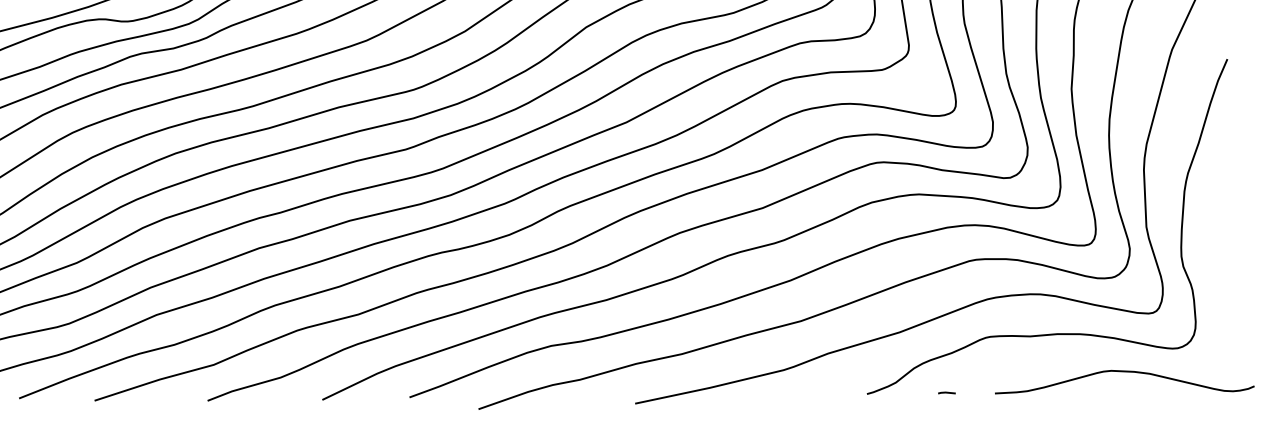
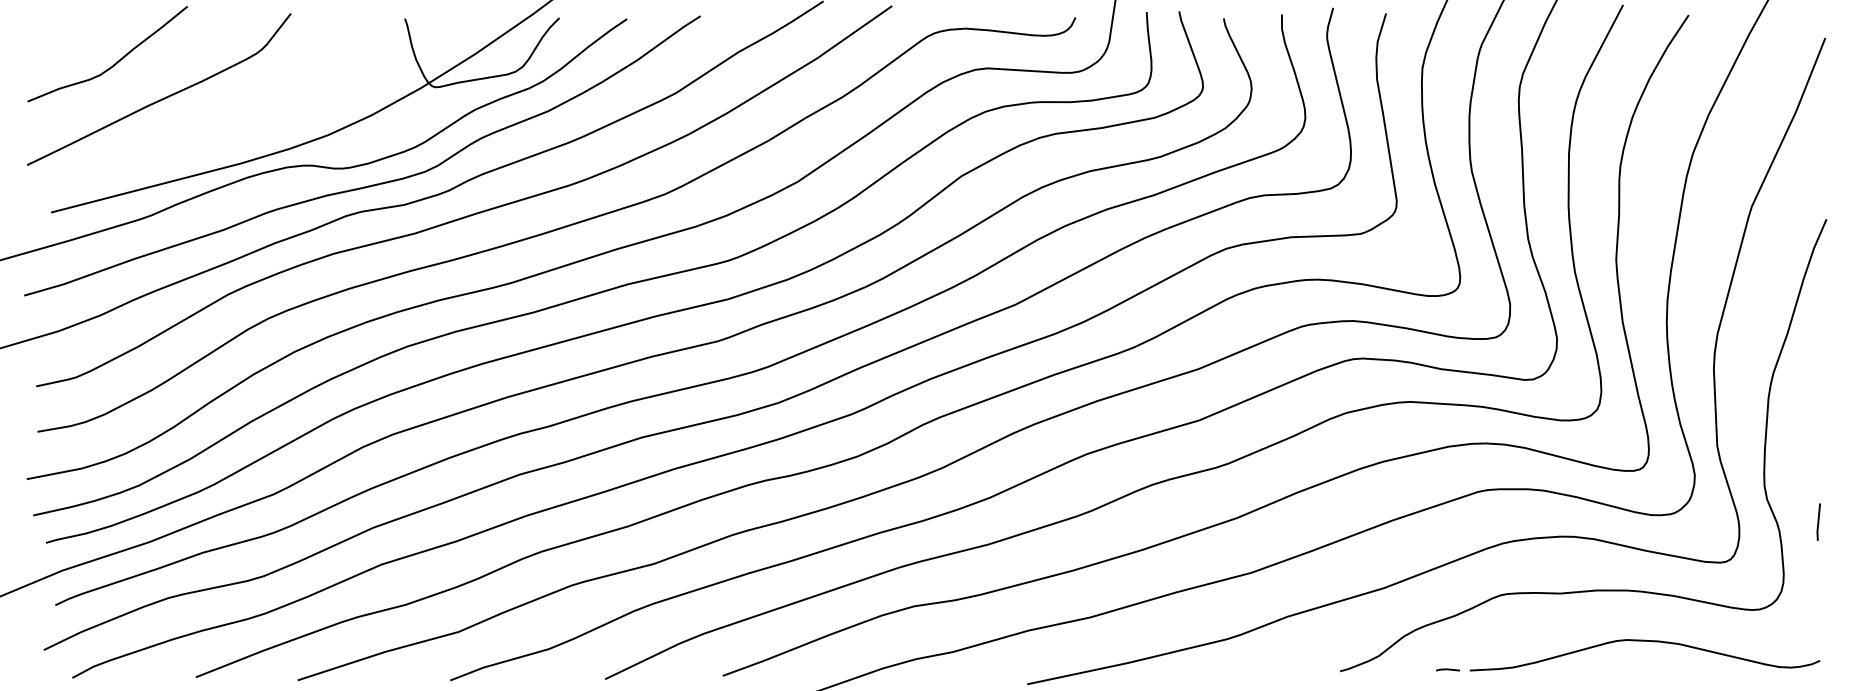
line: (1221, 283) -> (1818, 521), added
curve: (1124, 371) -> (1644, 641), moved

